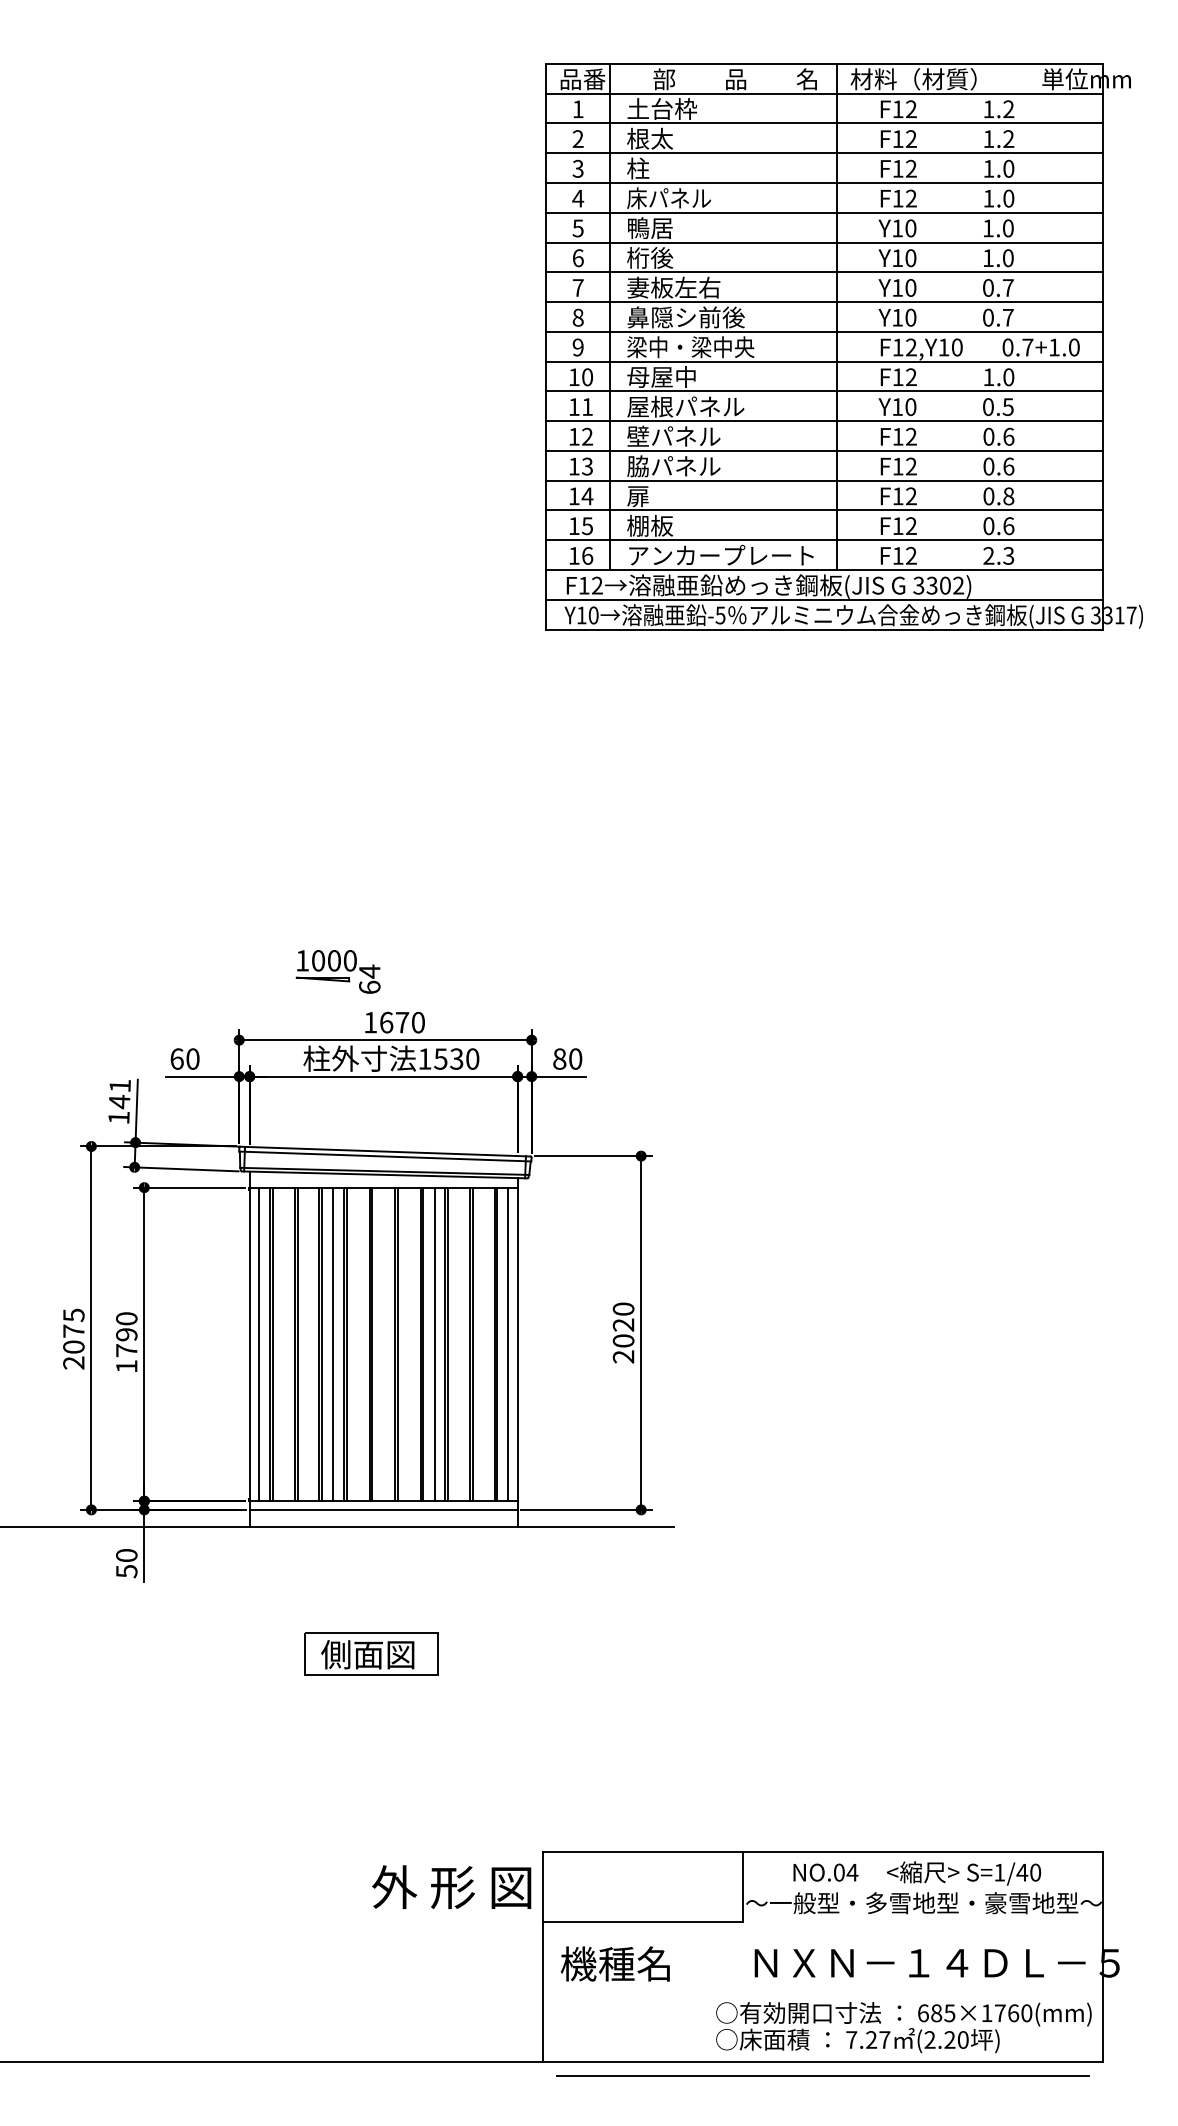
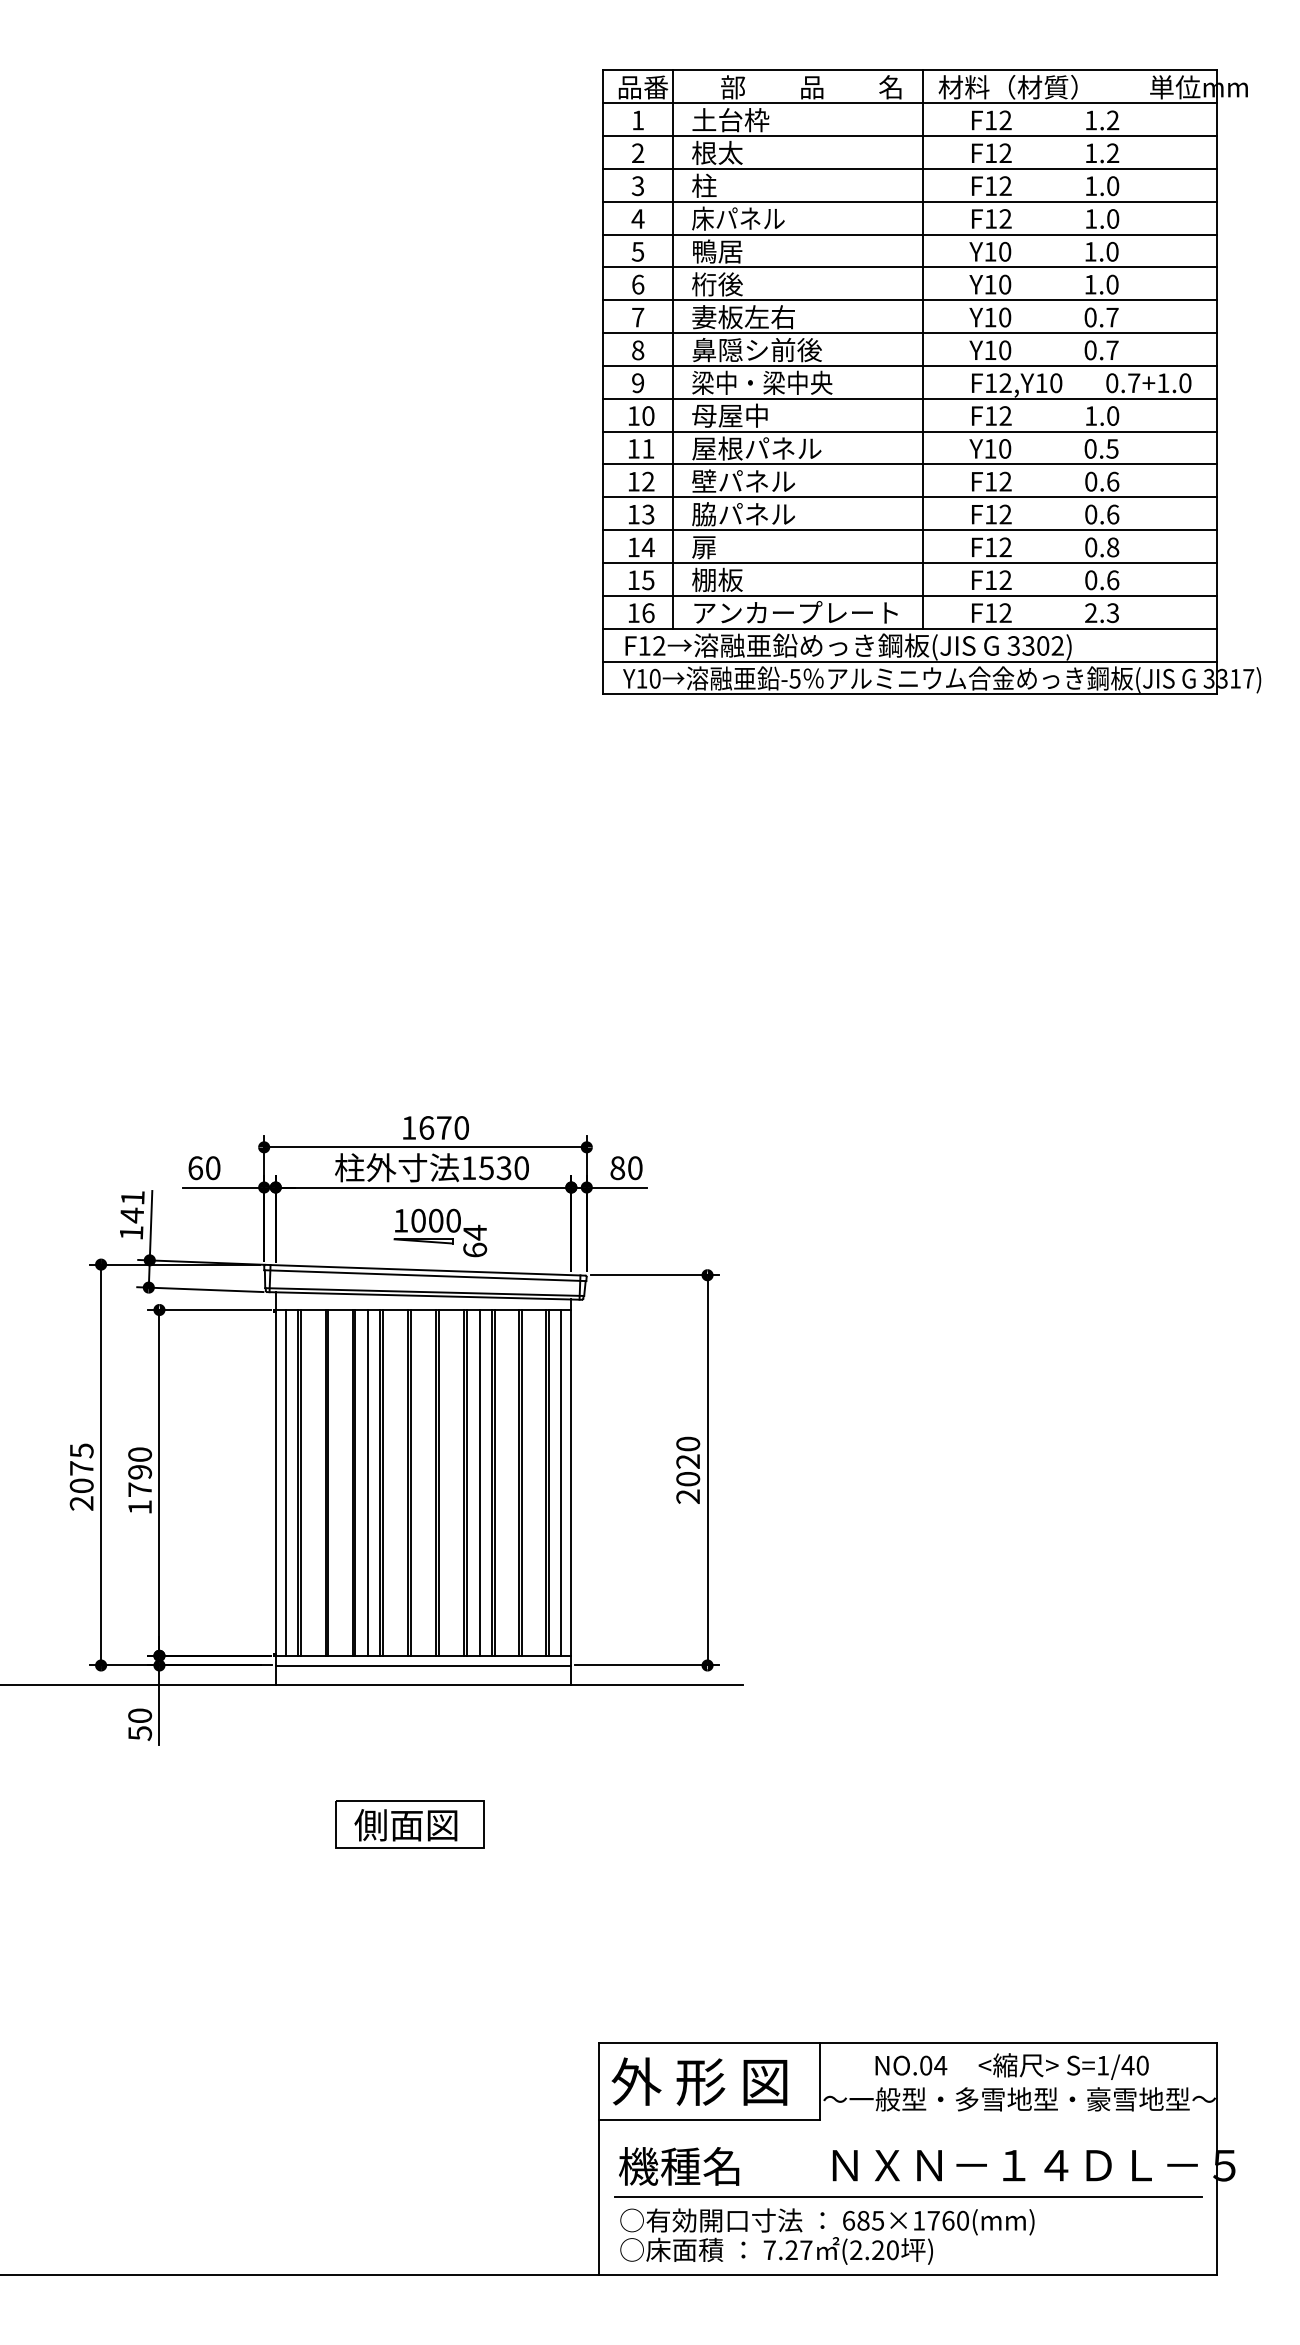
part: (338, 971) -> (440, 1232), moved
text: (451, 1887) -> (699, 2081), moved
text: (904, 2027) -> (827, 2236), moved
line: (823, 2075) -> (908, 2196), moved

